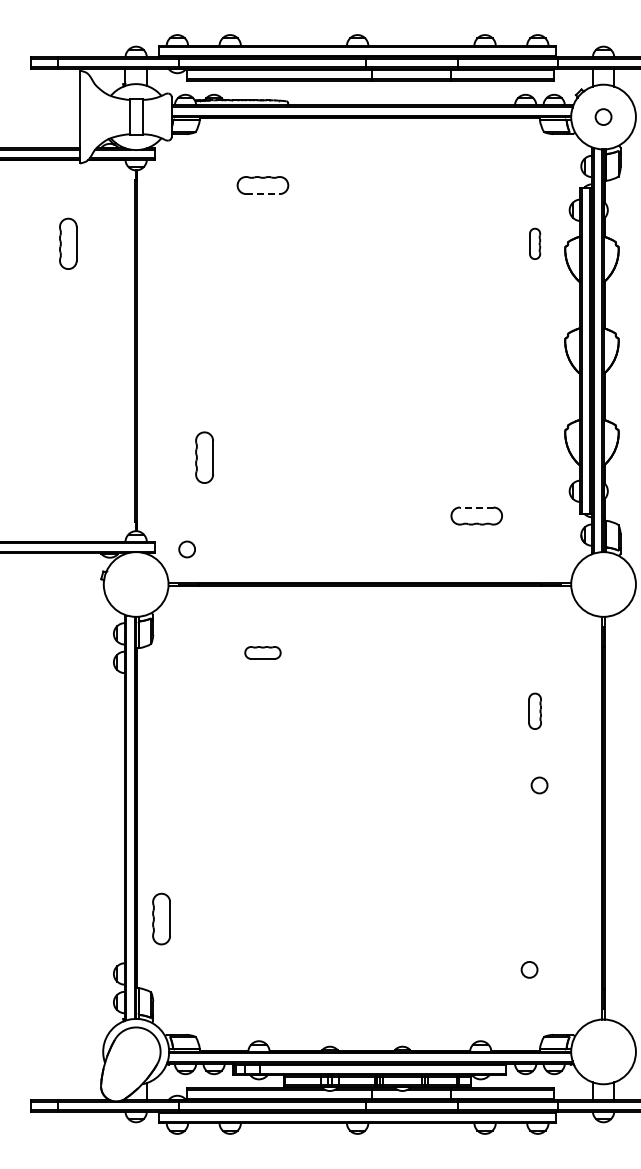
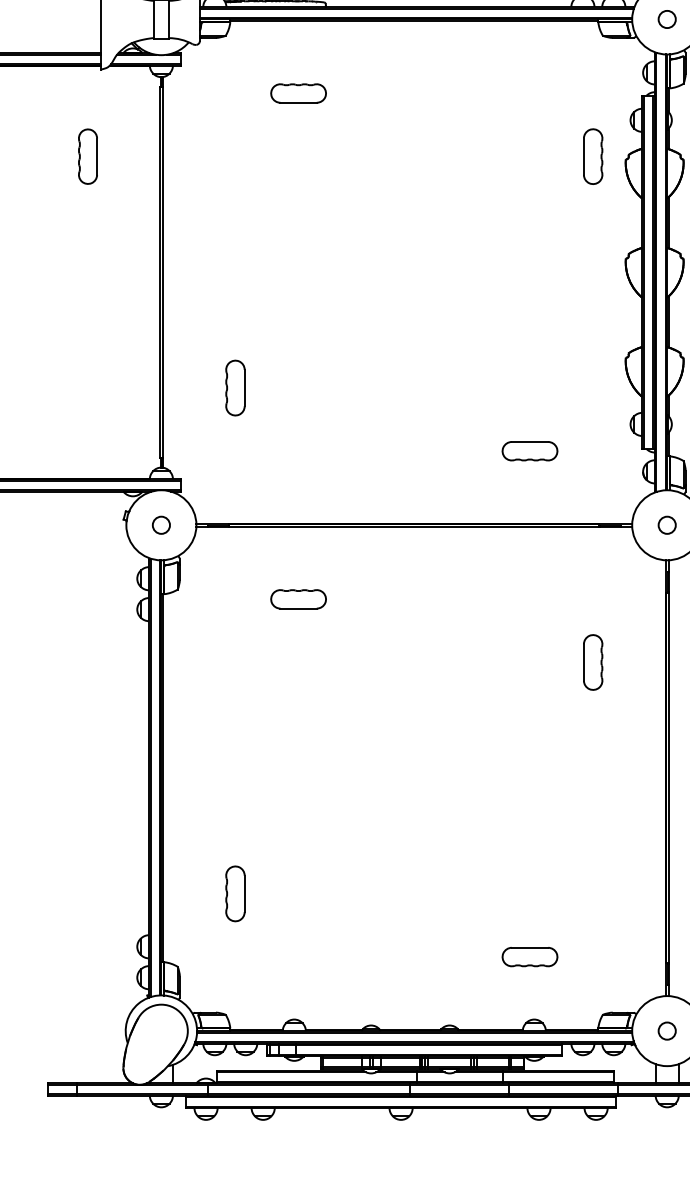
line: (262, 194) -> (298, 103), dashed -> solid
part: (534, 243) -> (592, 156), size x1.67
line: (476, 507) -> (529, 441), dashed -> solid
circle: (186, 549) -> (160, 525), moved
part: (262, 652) -> (298, 598), size x1.43
part: (534, 711) -> (592, 662), size x1.43
circle: (539, 785) -> (667, 525), moved
part: (161, 918) -> (235, 893), moved
circle: (529, 969) -> (667, 1030), moved
part: (476, 983) -> (529, 957), added

